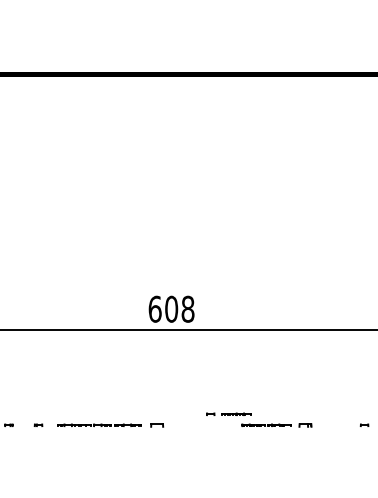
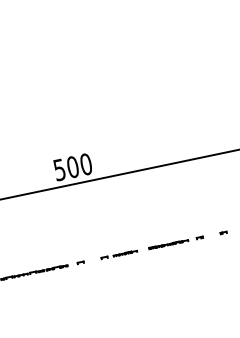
text: (171, 308) -> (72, 166), 608 -> 500
line: (228, 413) -> (118, 254), moved
part: (156, 424) -> (80, 262), size x0.62
part: (304, 424) -> (199, 237), size x0.62
part: (334, 424) -> (223, 232), added

